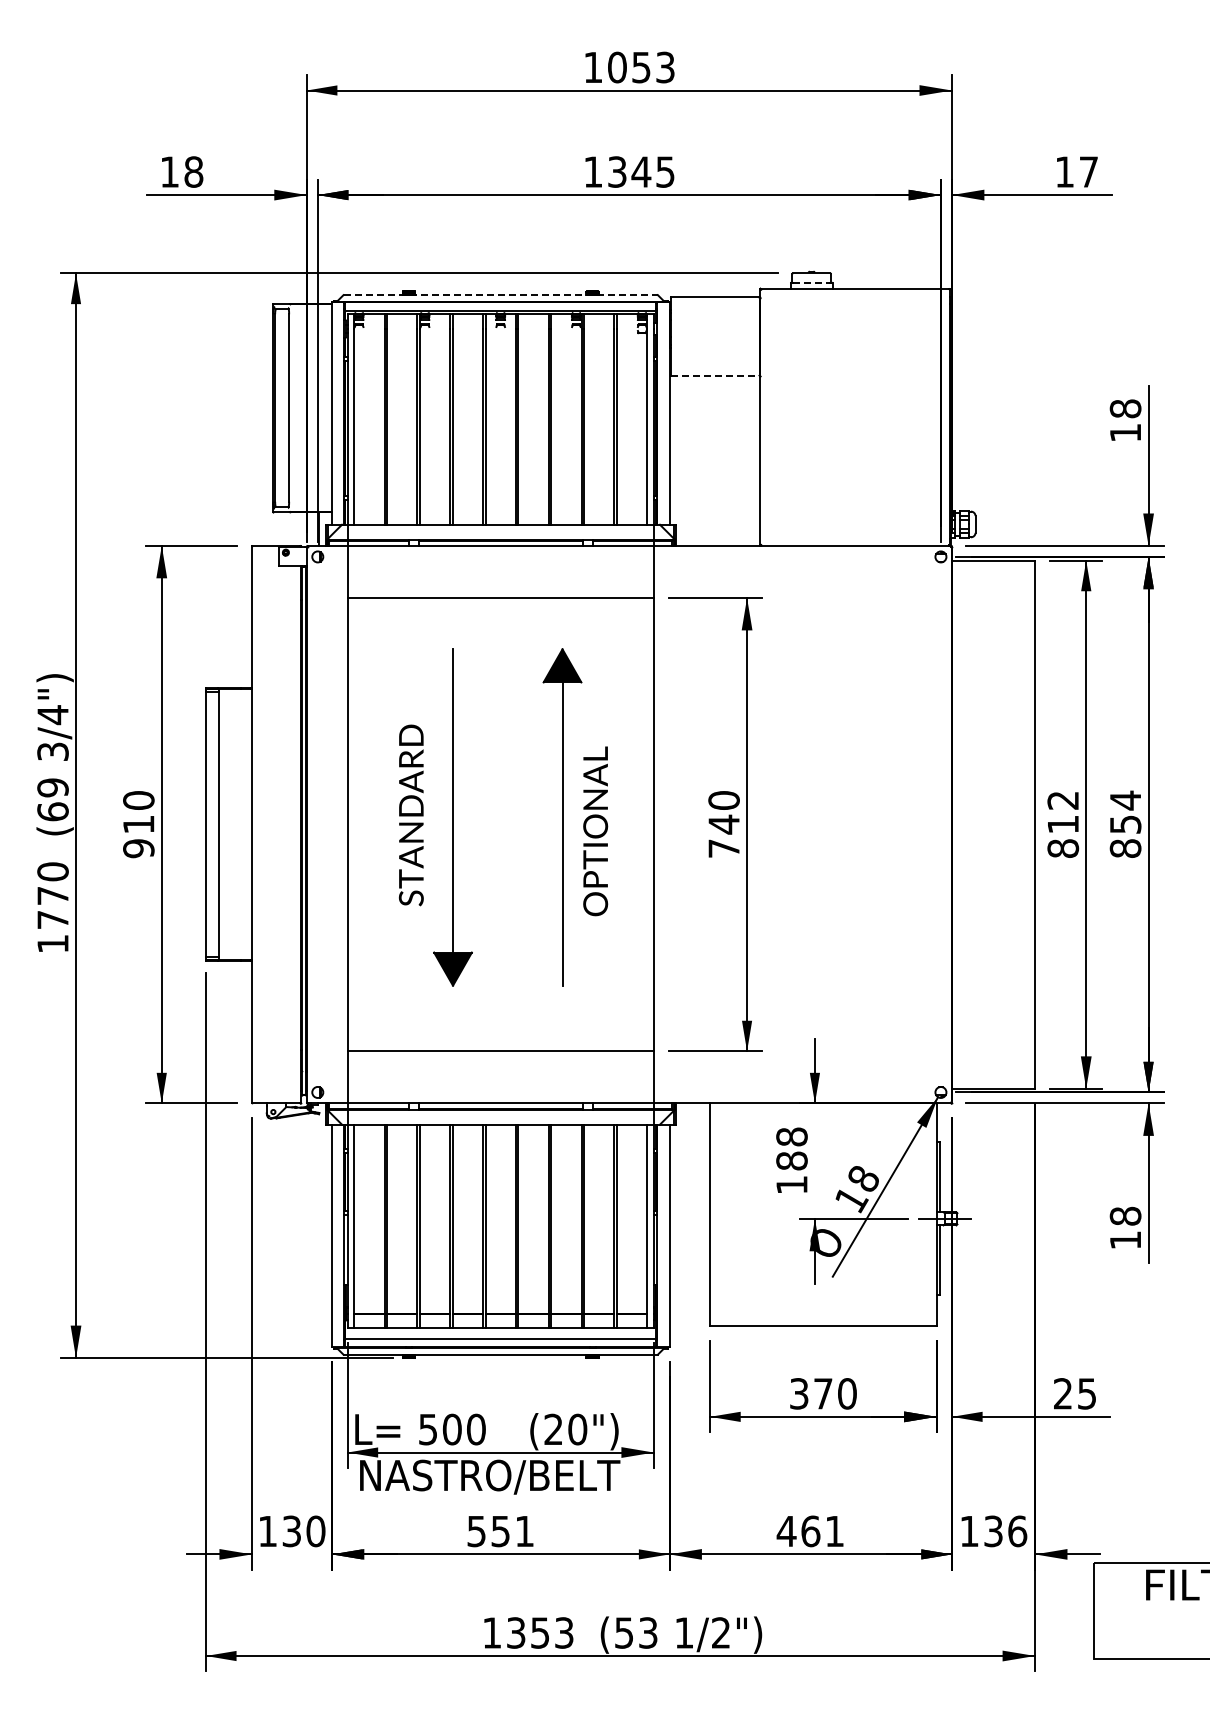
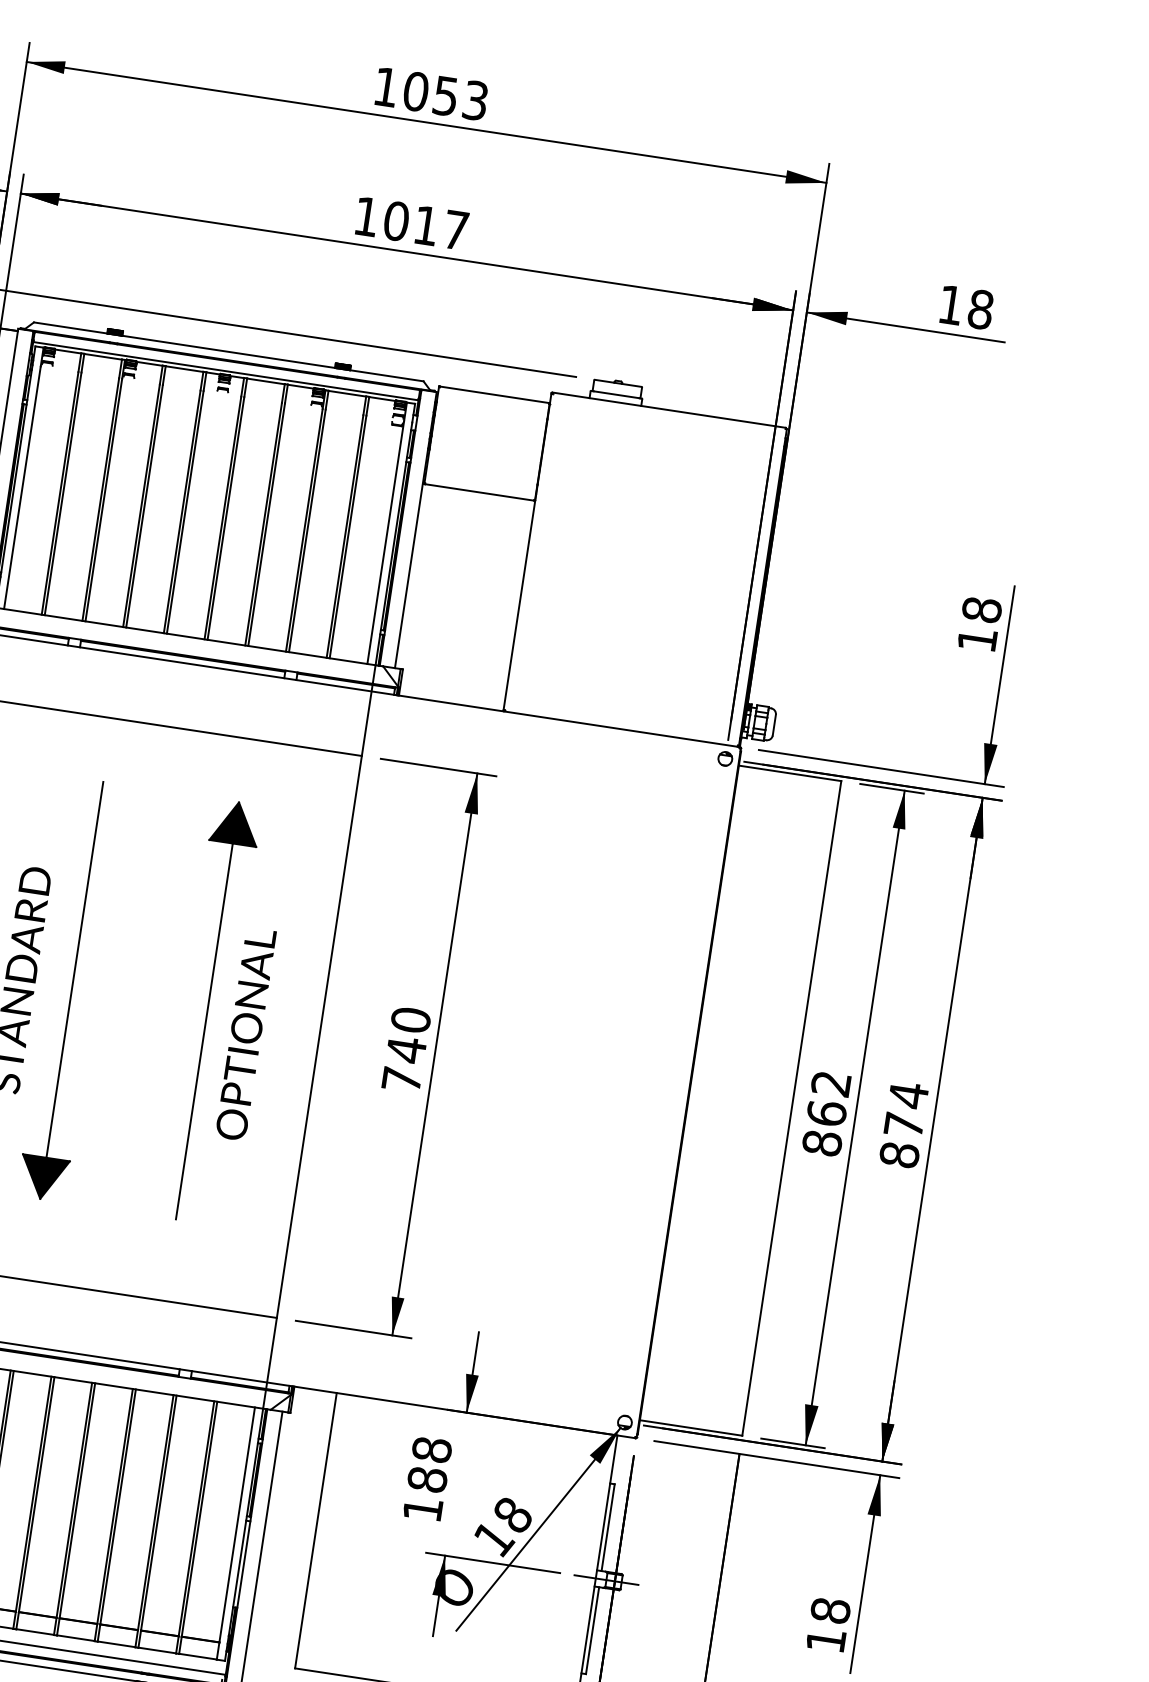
text: (641, 171) -> (426, 225), 1345 -> 1017
text: (1088, 171) -> (980, 308), 17 -> 18
line: (812, 282) -> (617, 394), dashed -> solid
line: (501, 295) -> (229, 352), dashed -> solid
line: (715, 376) -> (479, 493), dashed -> solid
text: (1063, 824) -> (827, 1113), 812 -> 862
text: (1125, 824) -> (903, 1125), 854 -> 874

